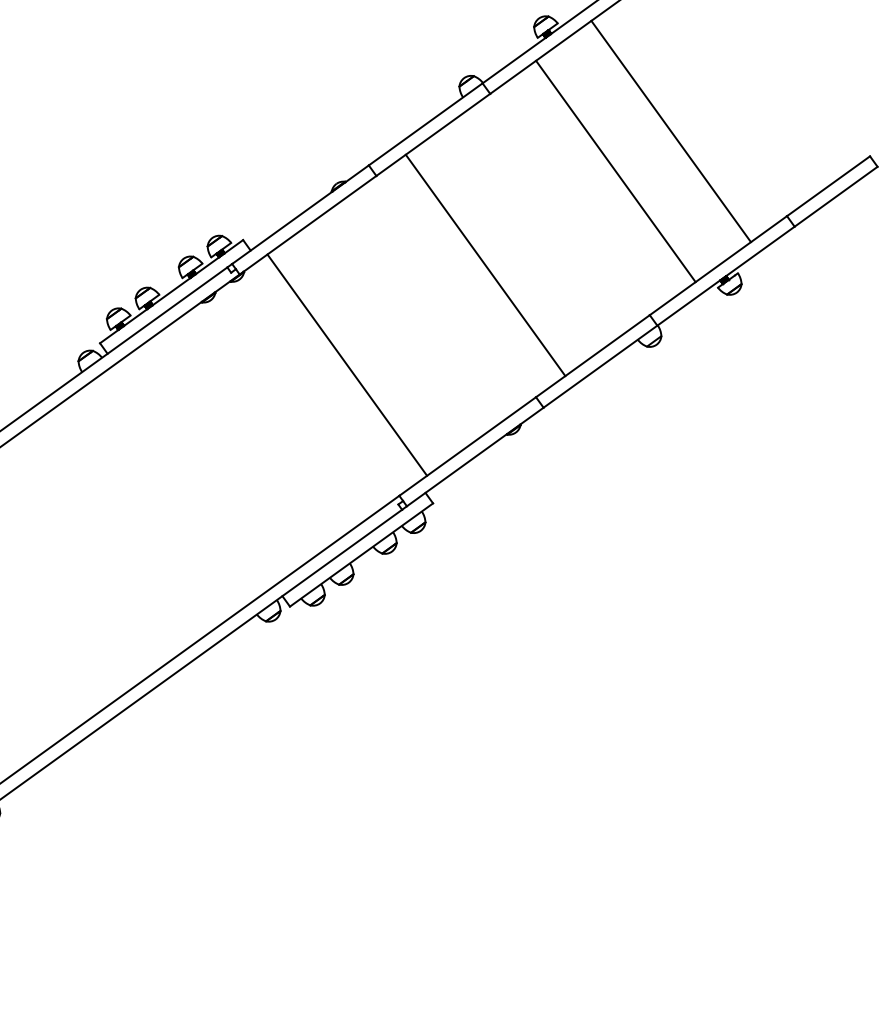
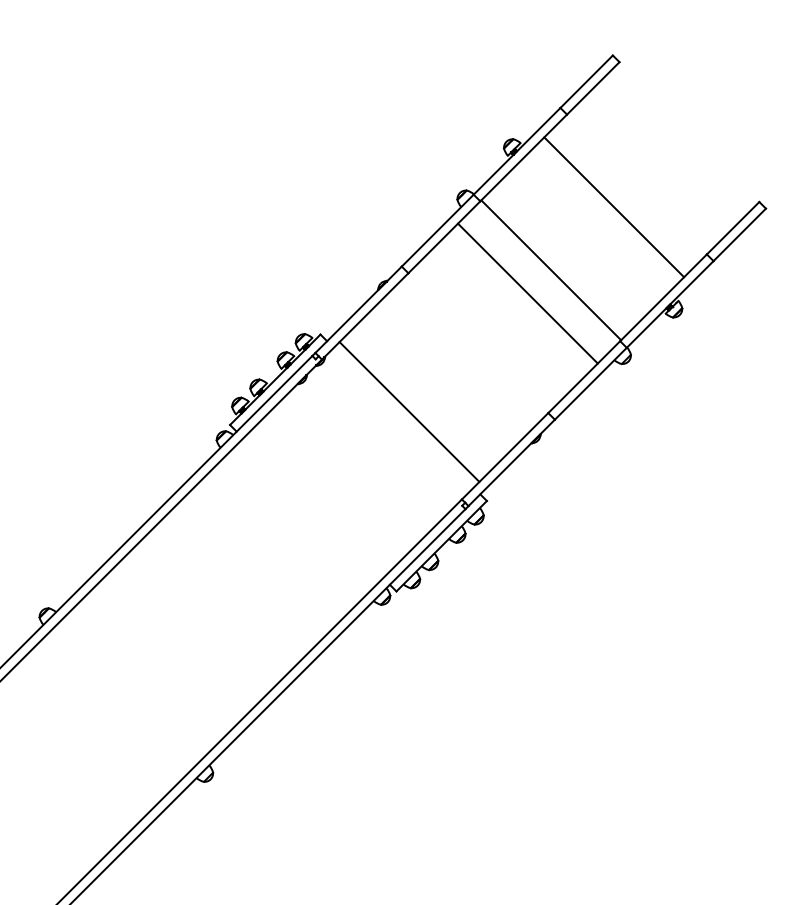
line: (616, 171) -> (551, 270), moved
line: (485, 265) -> (527, 293), moved

